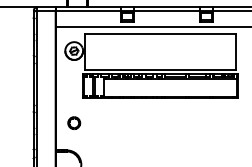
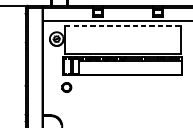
line: (160, 34) -> (122, 26), solid -> dashed
part: (74, 122) -> (66, 87), moved

